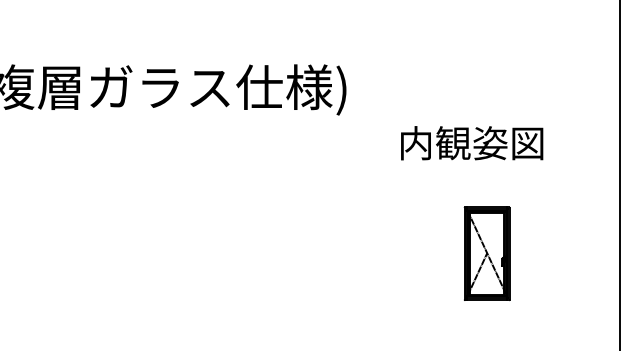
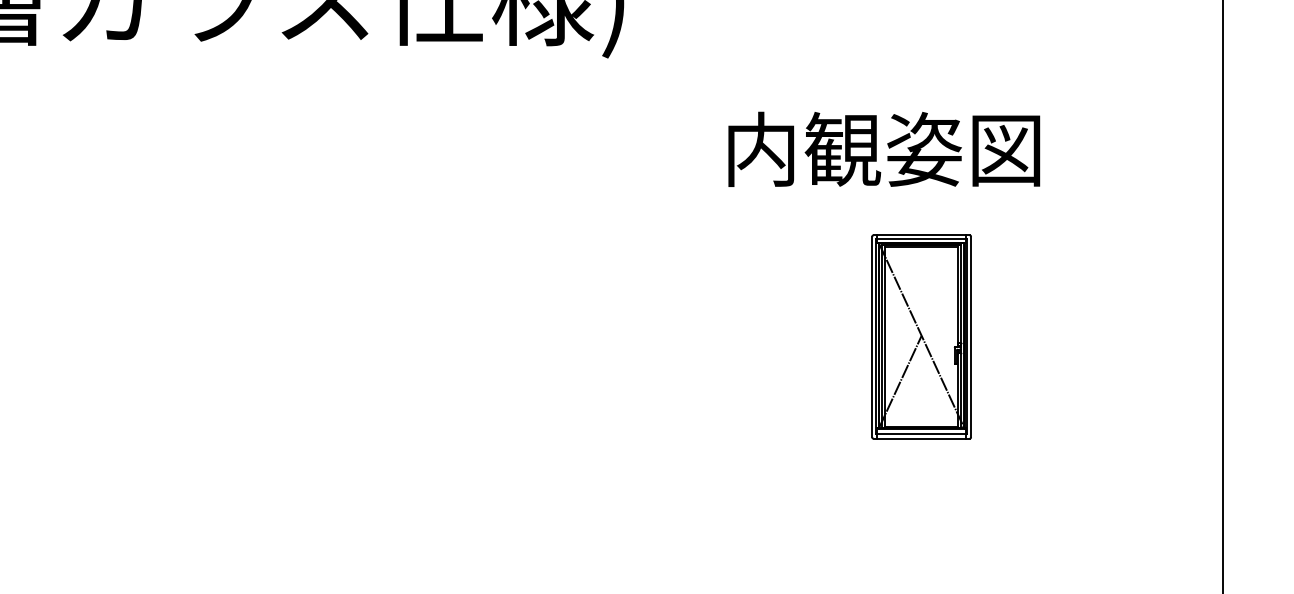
text: (472, 143) -> (885, 150), moved
part: (486, 253) -> (920, 336), moved

